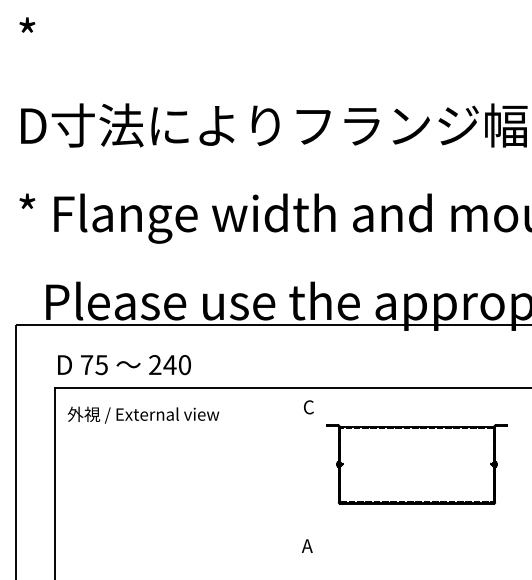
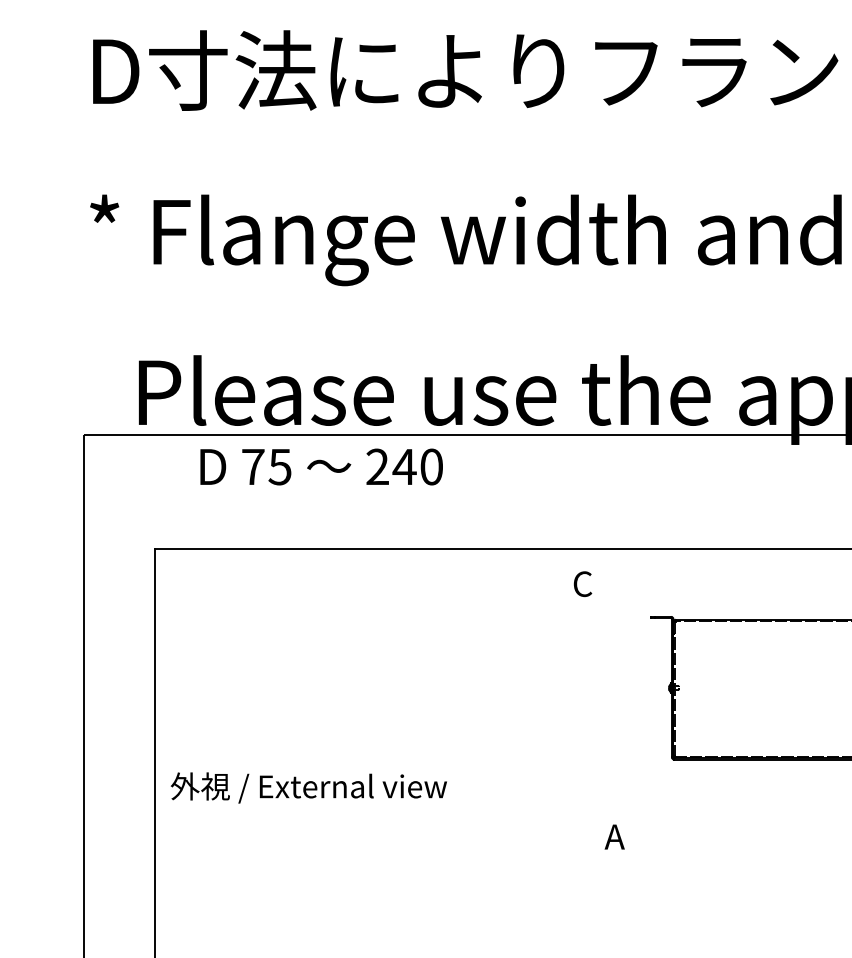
text: (124, 365) -> (321, 467), moved
text: (308, 407) -> (582, 584), moved
text: (143, 414) -> (308, 786), moved

